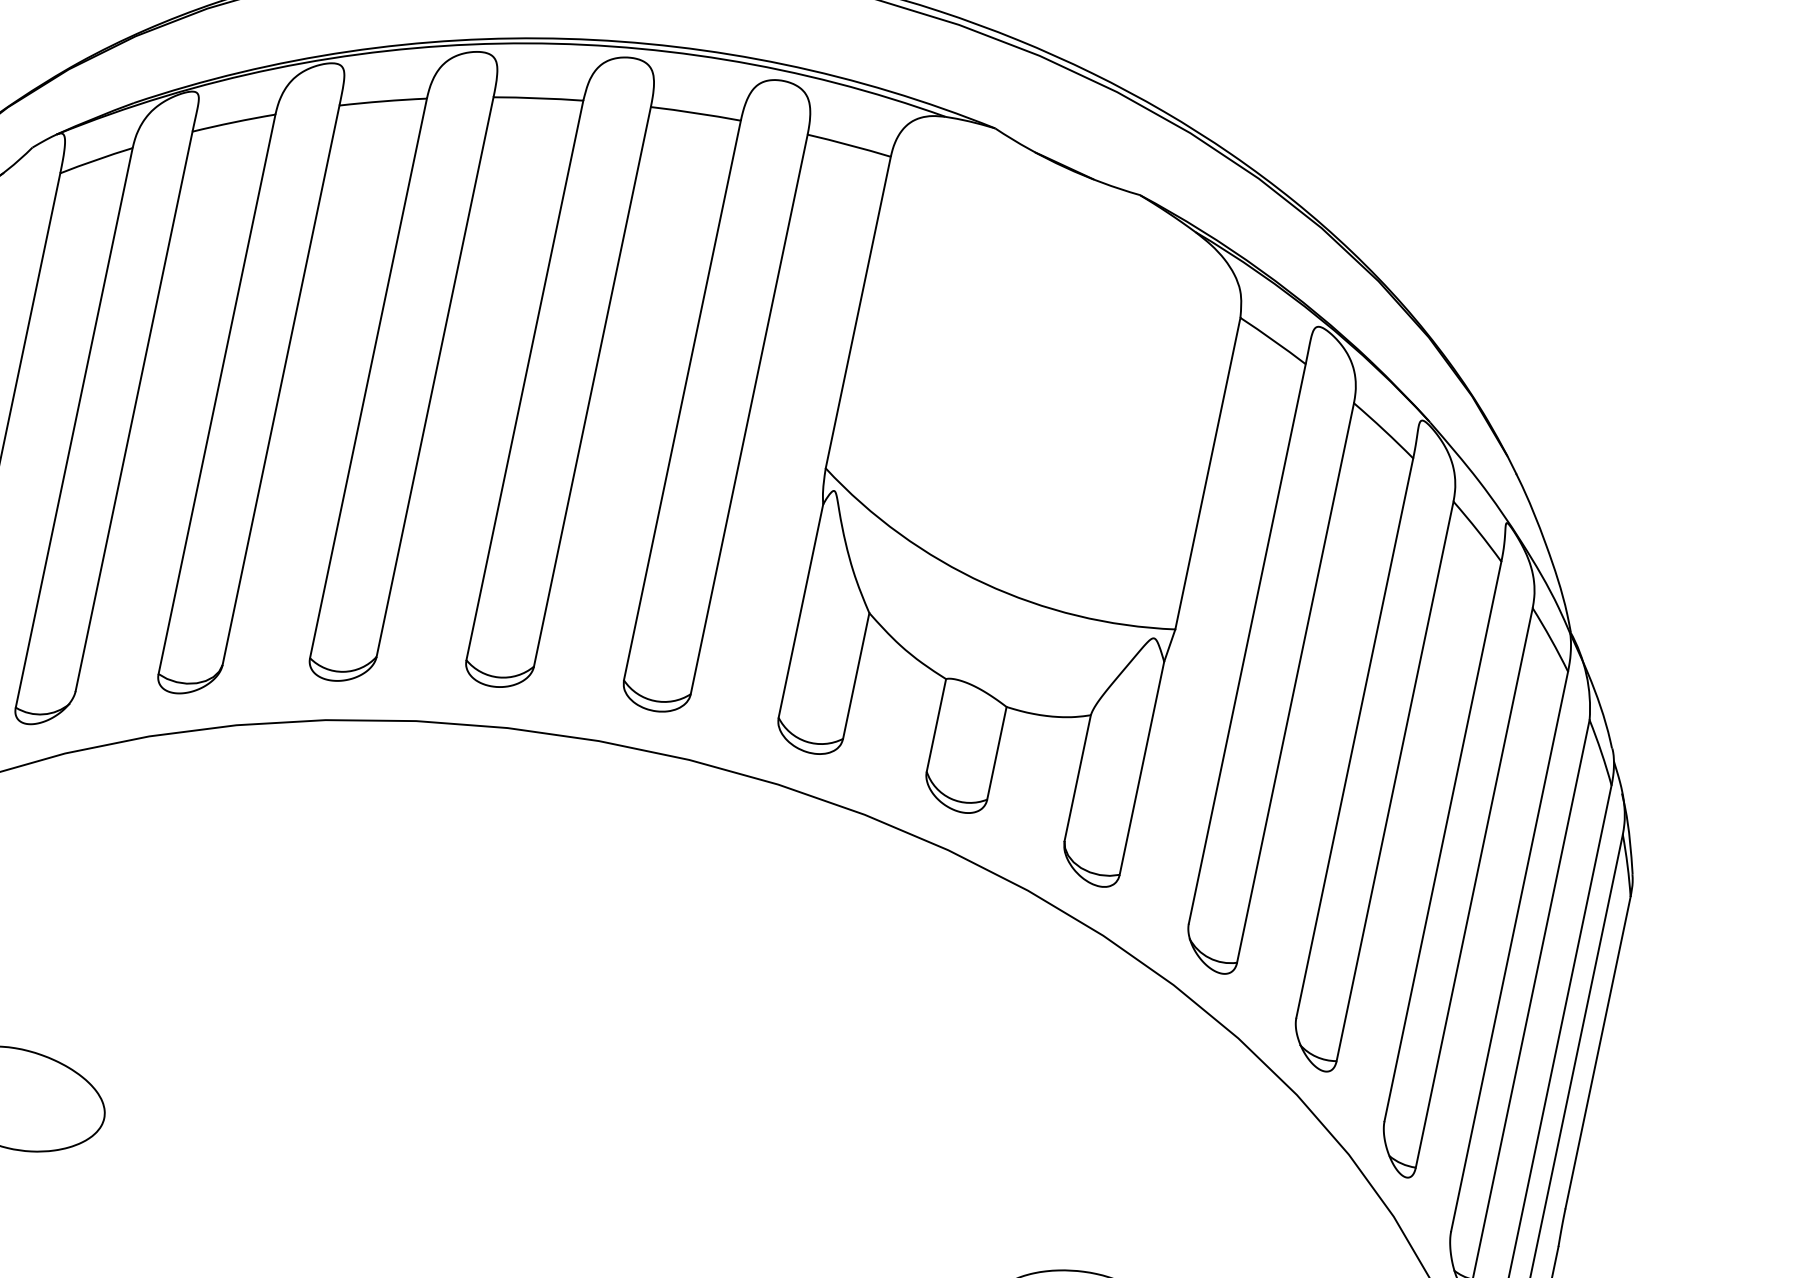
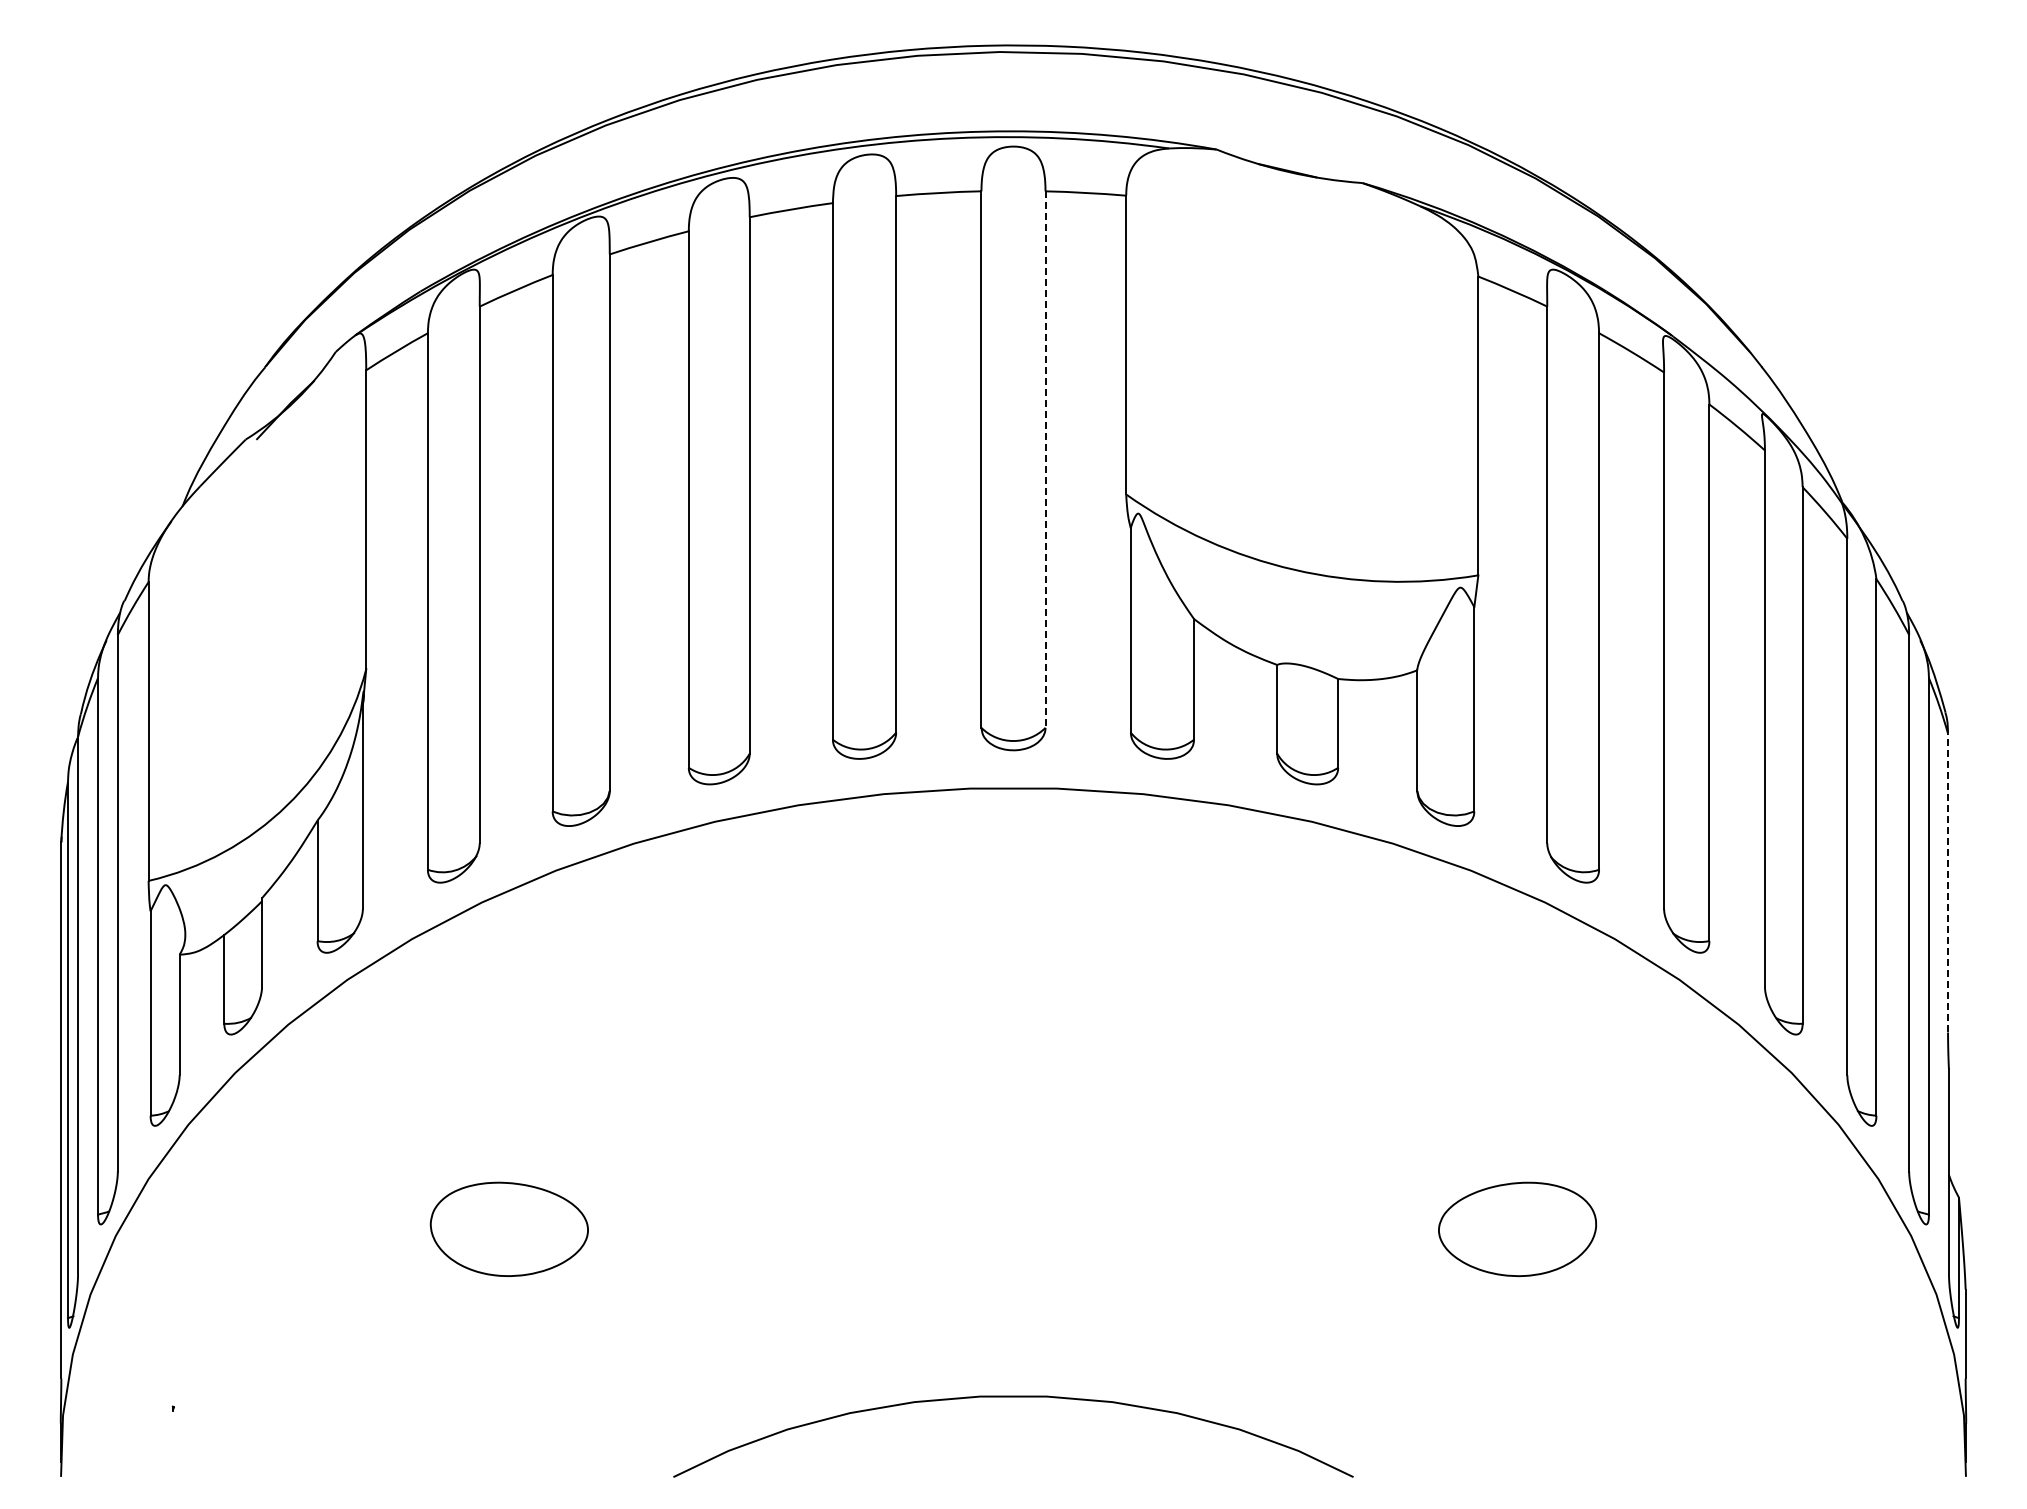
line: (748, 415) -> (1045, 460), solid -> dashed
line: (1598, 1052) -> (1948, 882), solid -> dashed

